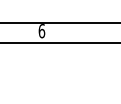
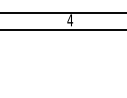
text: (41, 31) -> (69, 20), 6 -> 4

